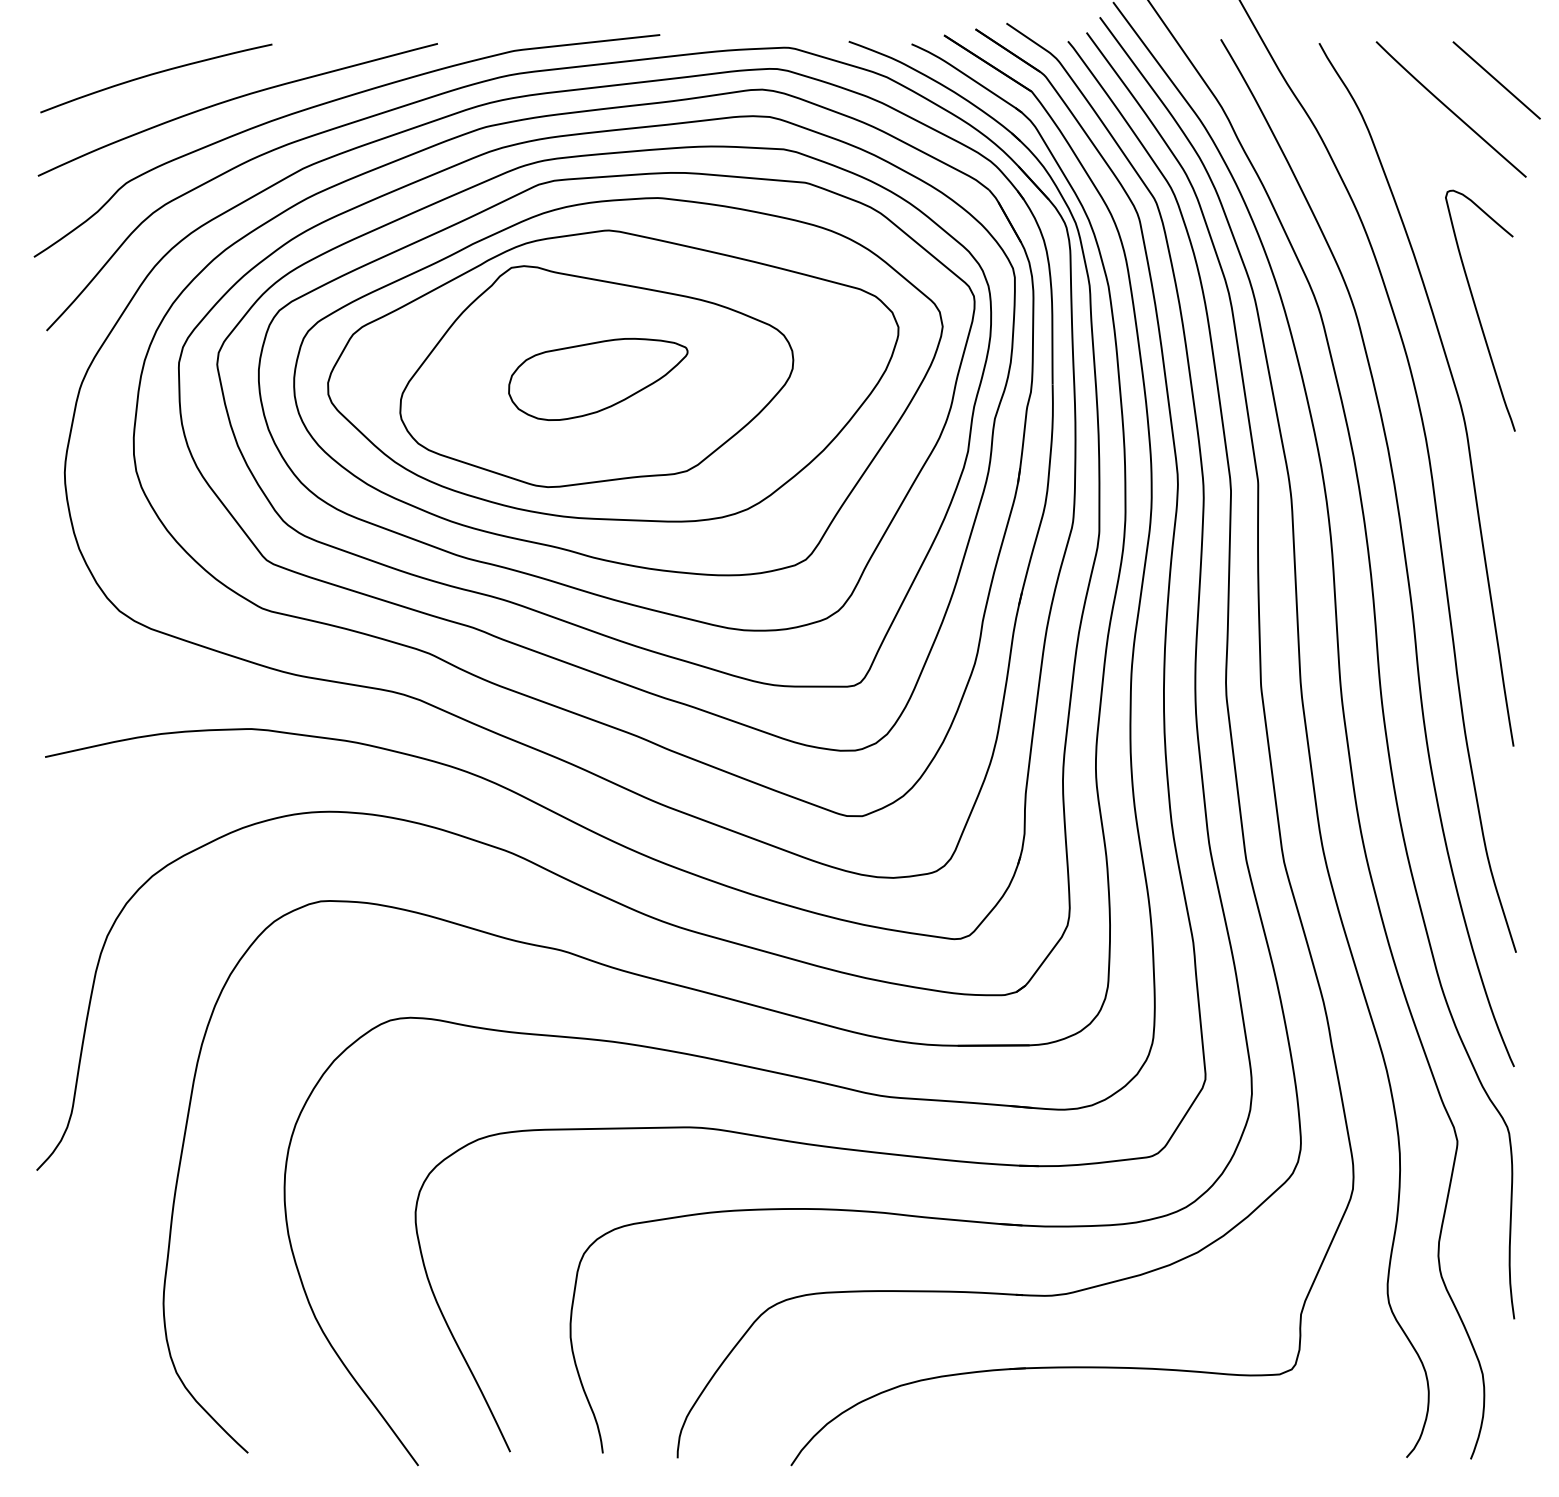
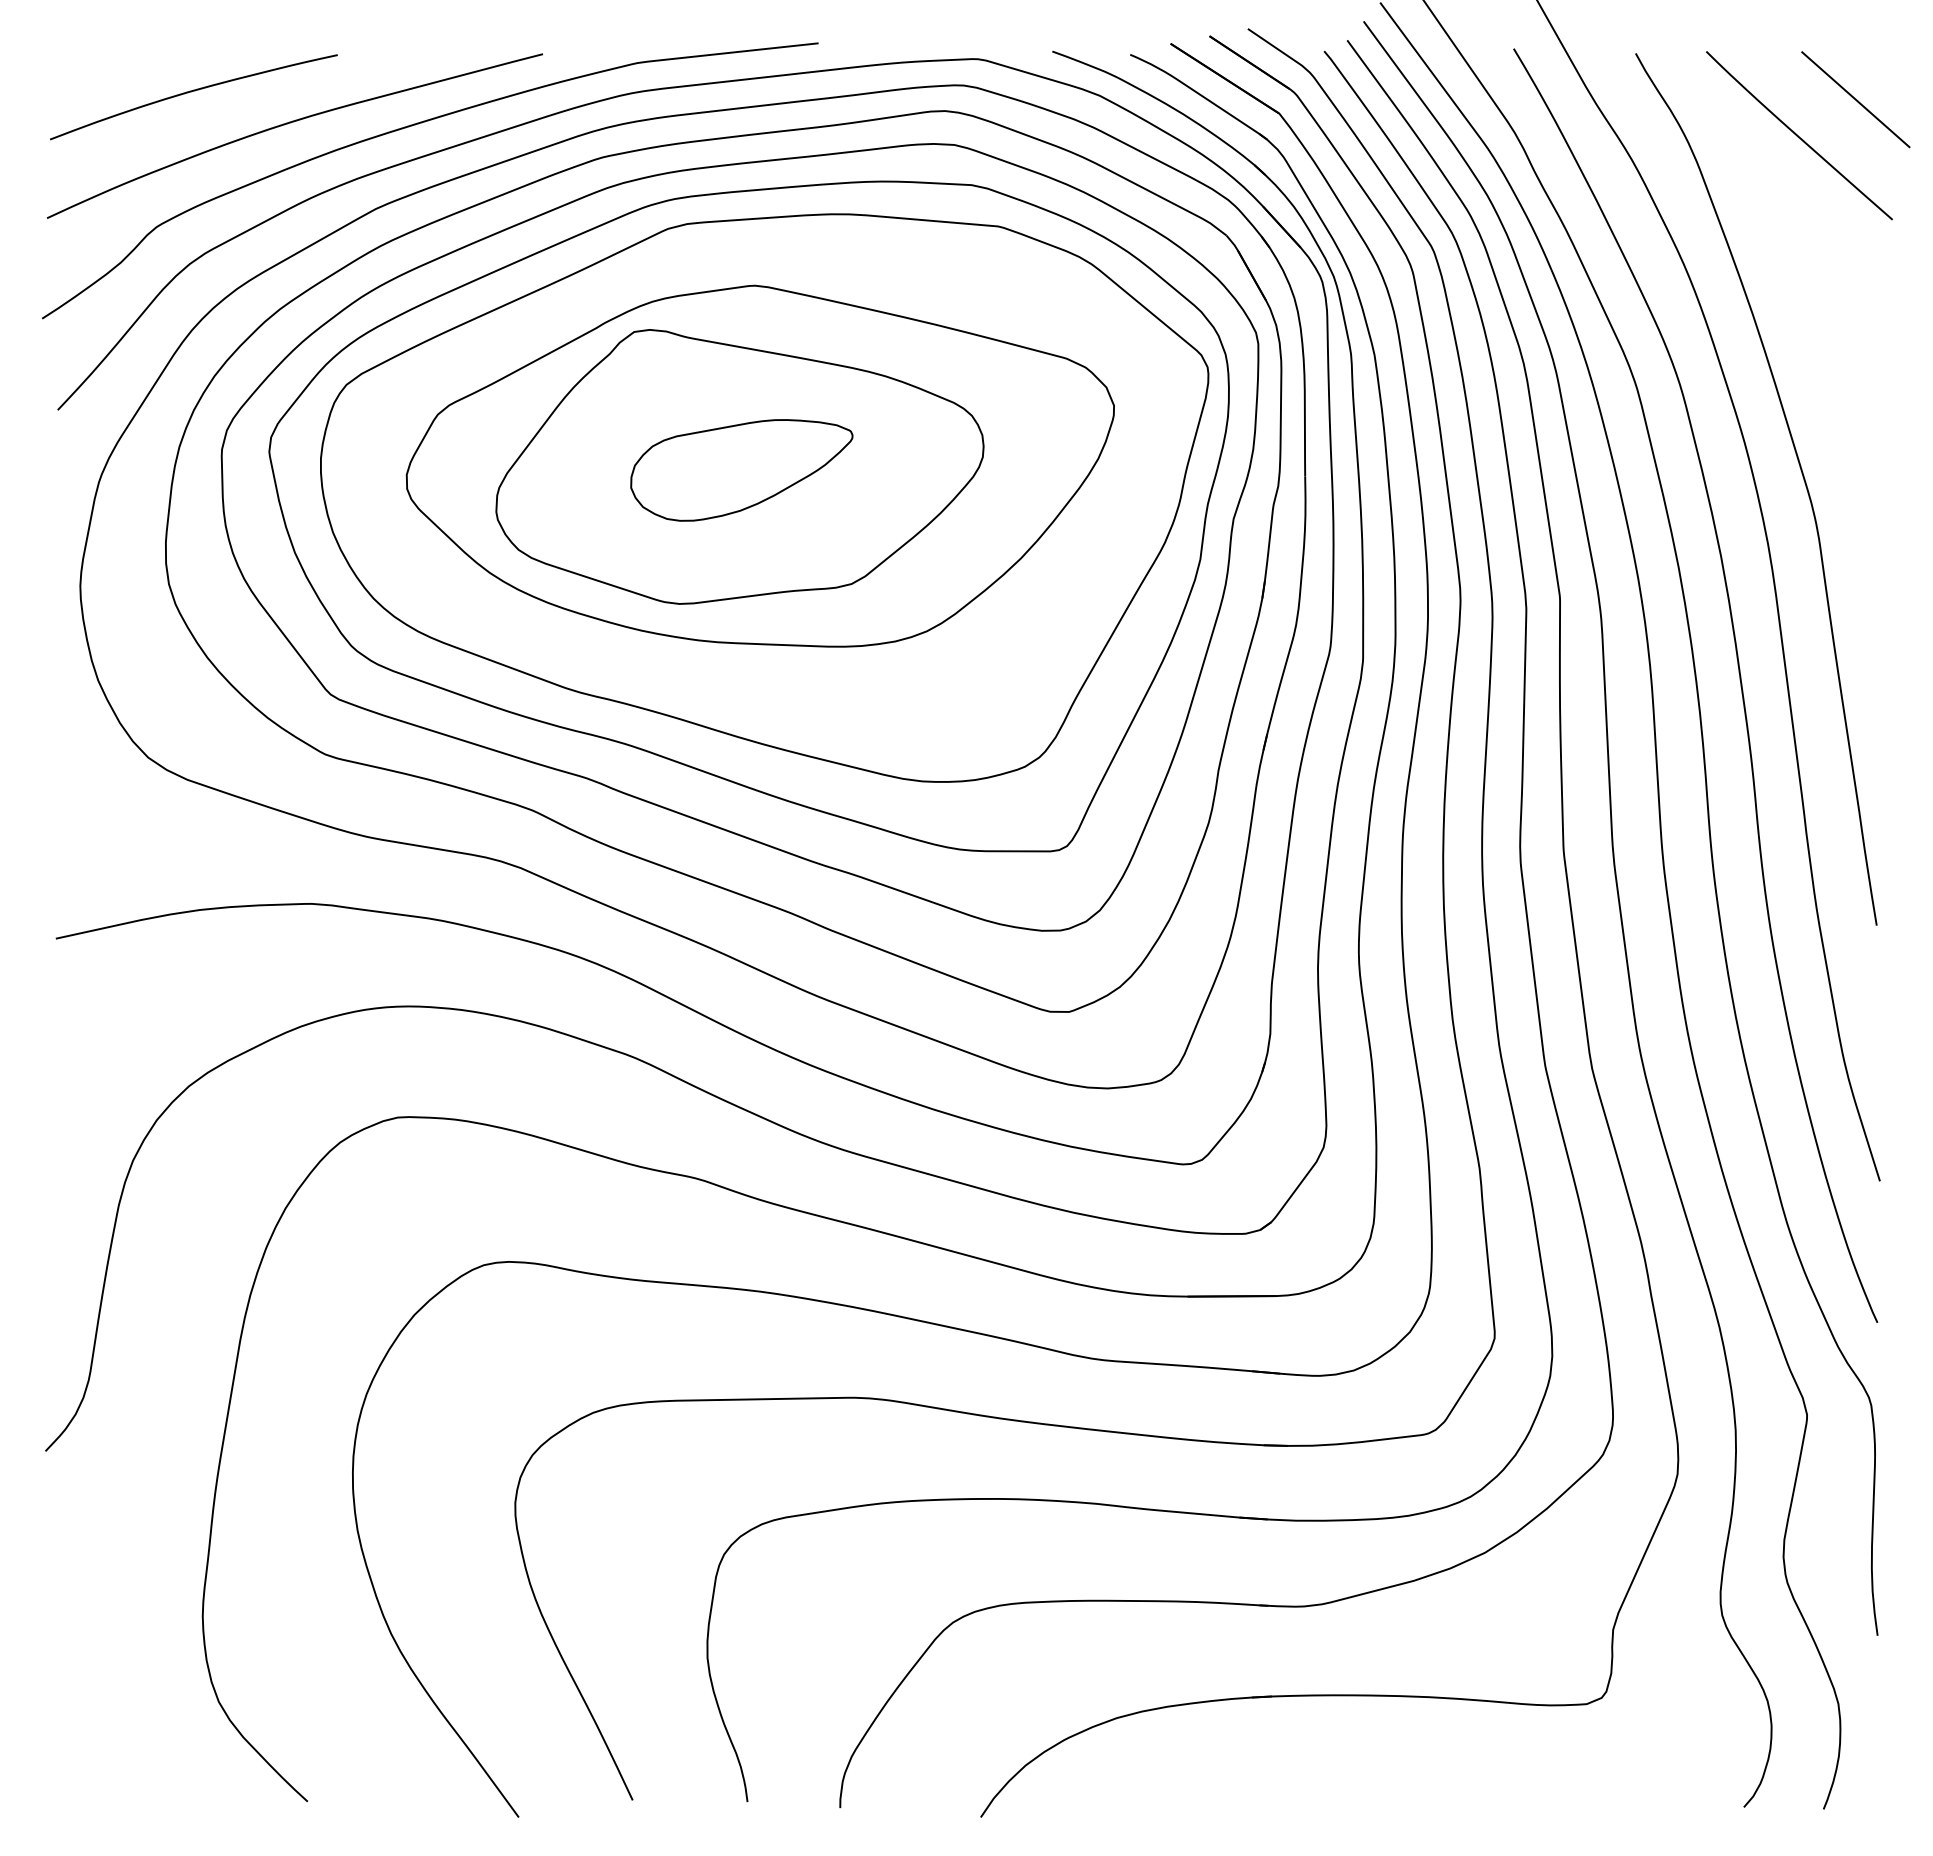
curve: (1477, 311) -> (1832, 386), removed
part: (618, 386) -> (766, 479), removed

